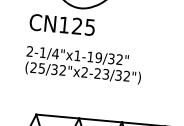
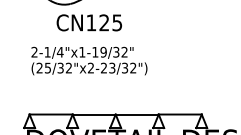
text: (61, 24) -> (88, 22), moved
text: (83, 64) -> (89, 60), moved

